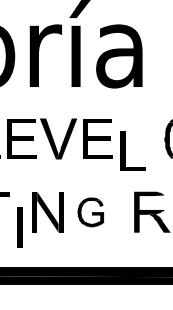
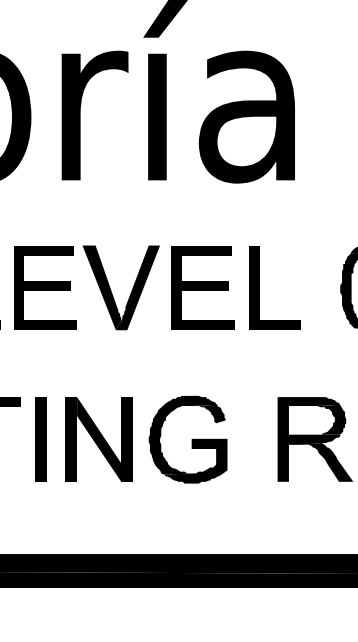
part: (125, 150) -> (259, 286), moved
fill: (159, 202) -> (330, 419), added
part: (90, 212) -> (187, 439), size x1.43
part: (19, 227) -> (40, 439), moved

